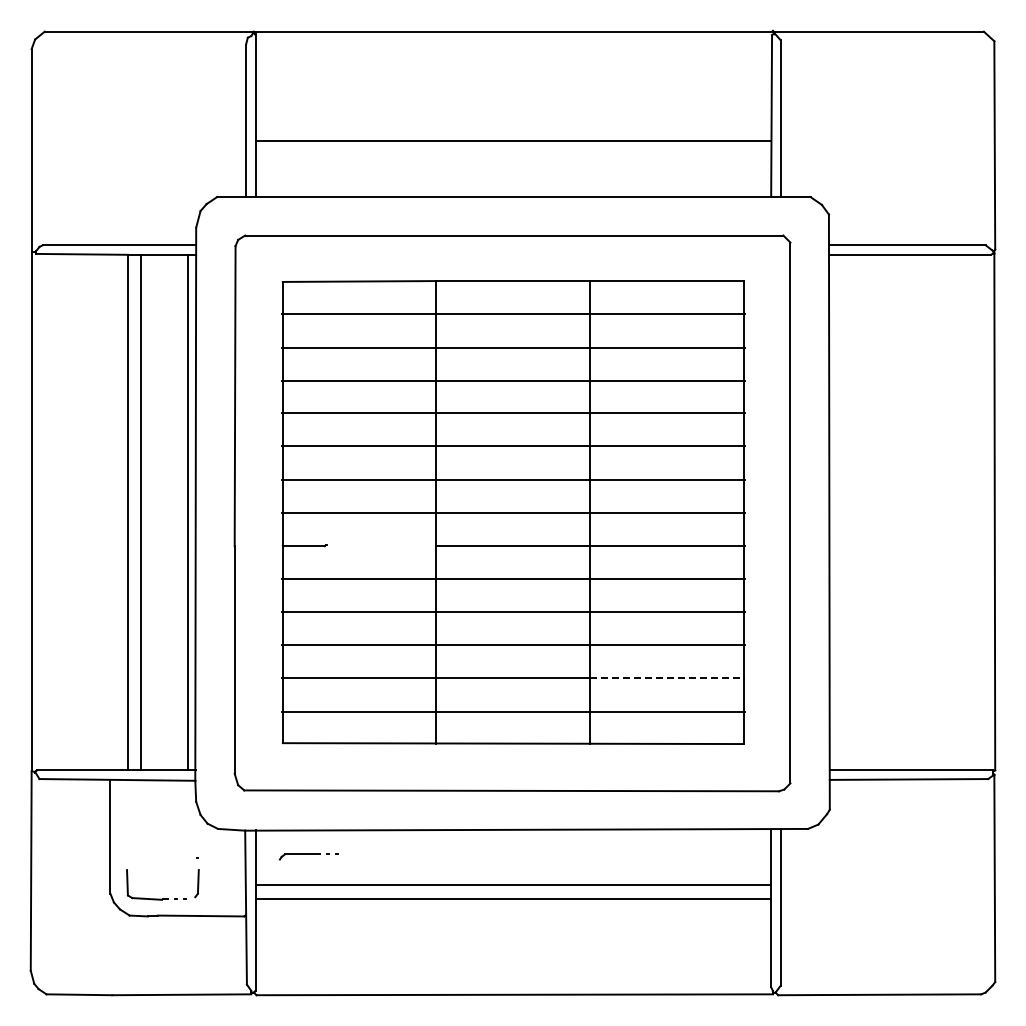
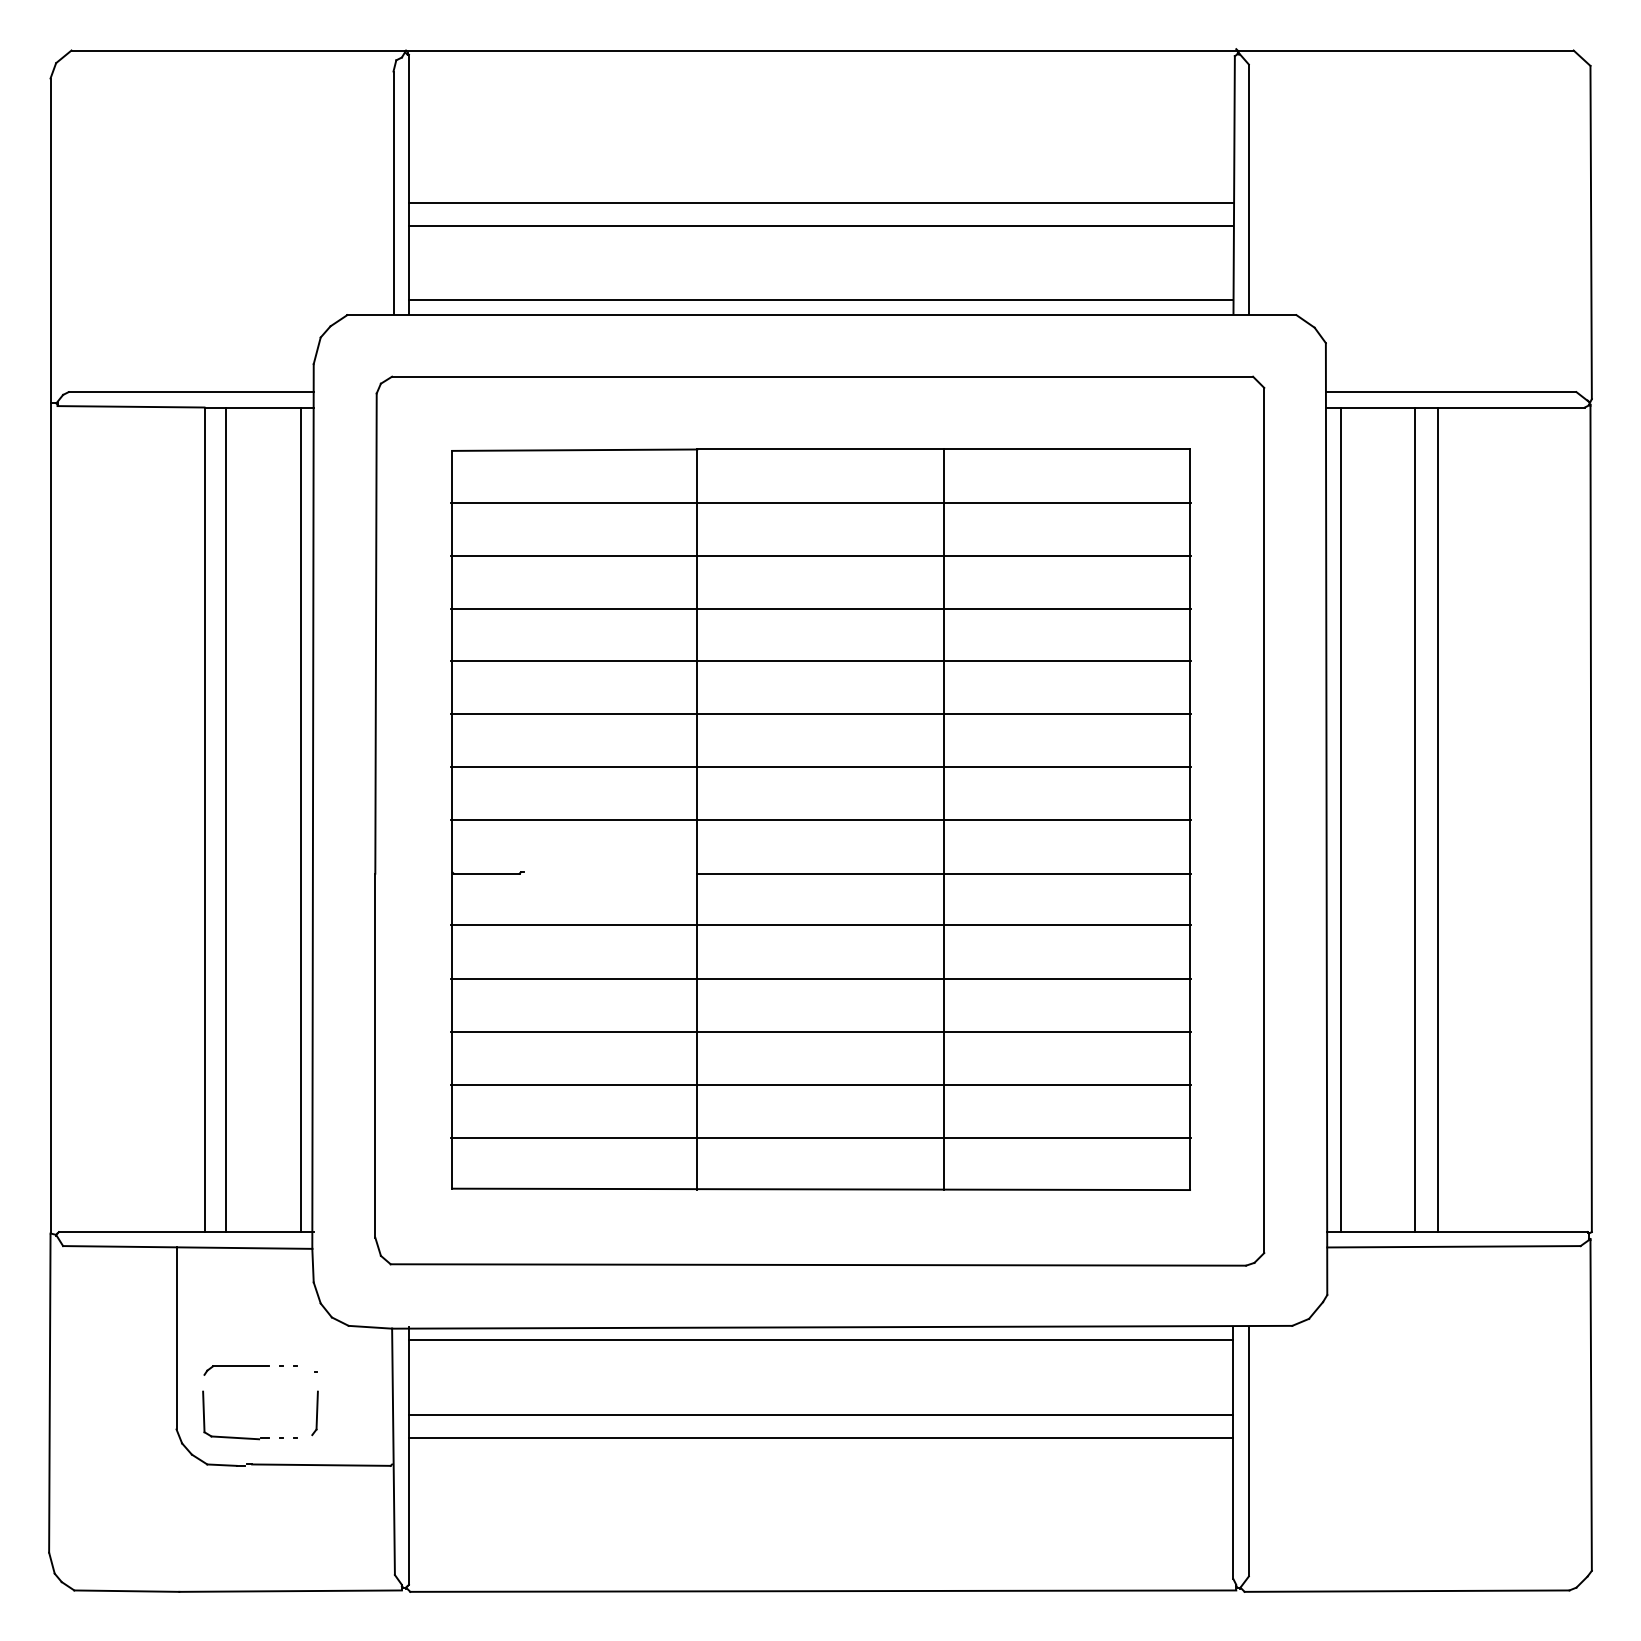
line: (513, 127) -> (821, 203), added
line: (513, 187) -> (821, 299), added
line: (838, 512) -> (1341, 819), added
line: (884, 512) -> (1414, 819), added
line: (898, 512) -> (1437, 819), added
line: (667, 678) -> (1067, 1085), dashed -> solid
line: (513, 837) -> (821, 1339), added
part: (308, 856) -> (250, 1369), moved

